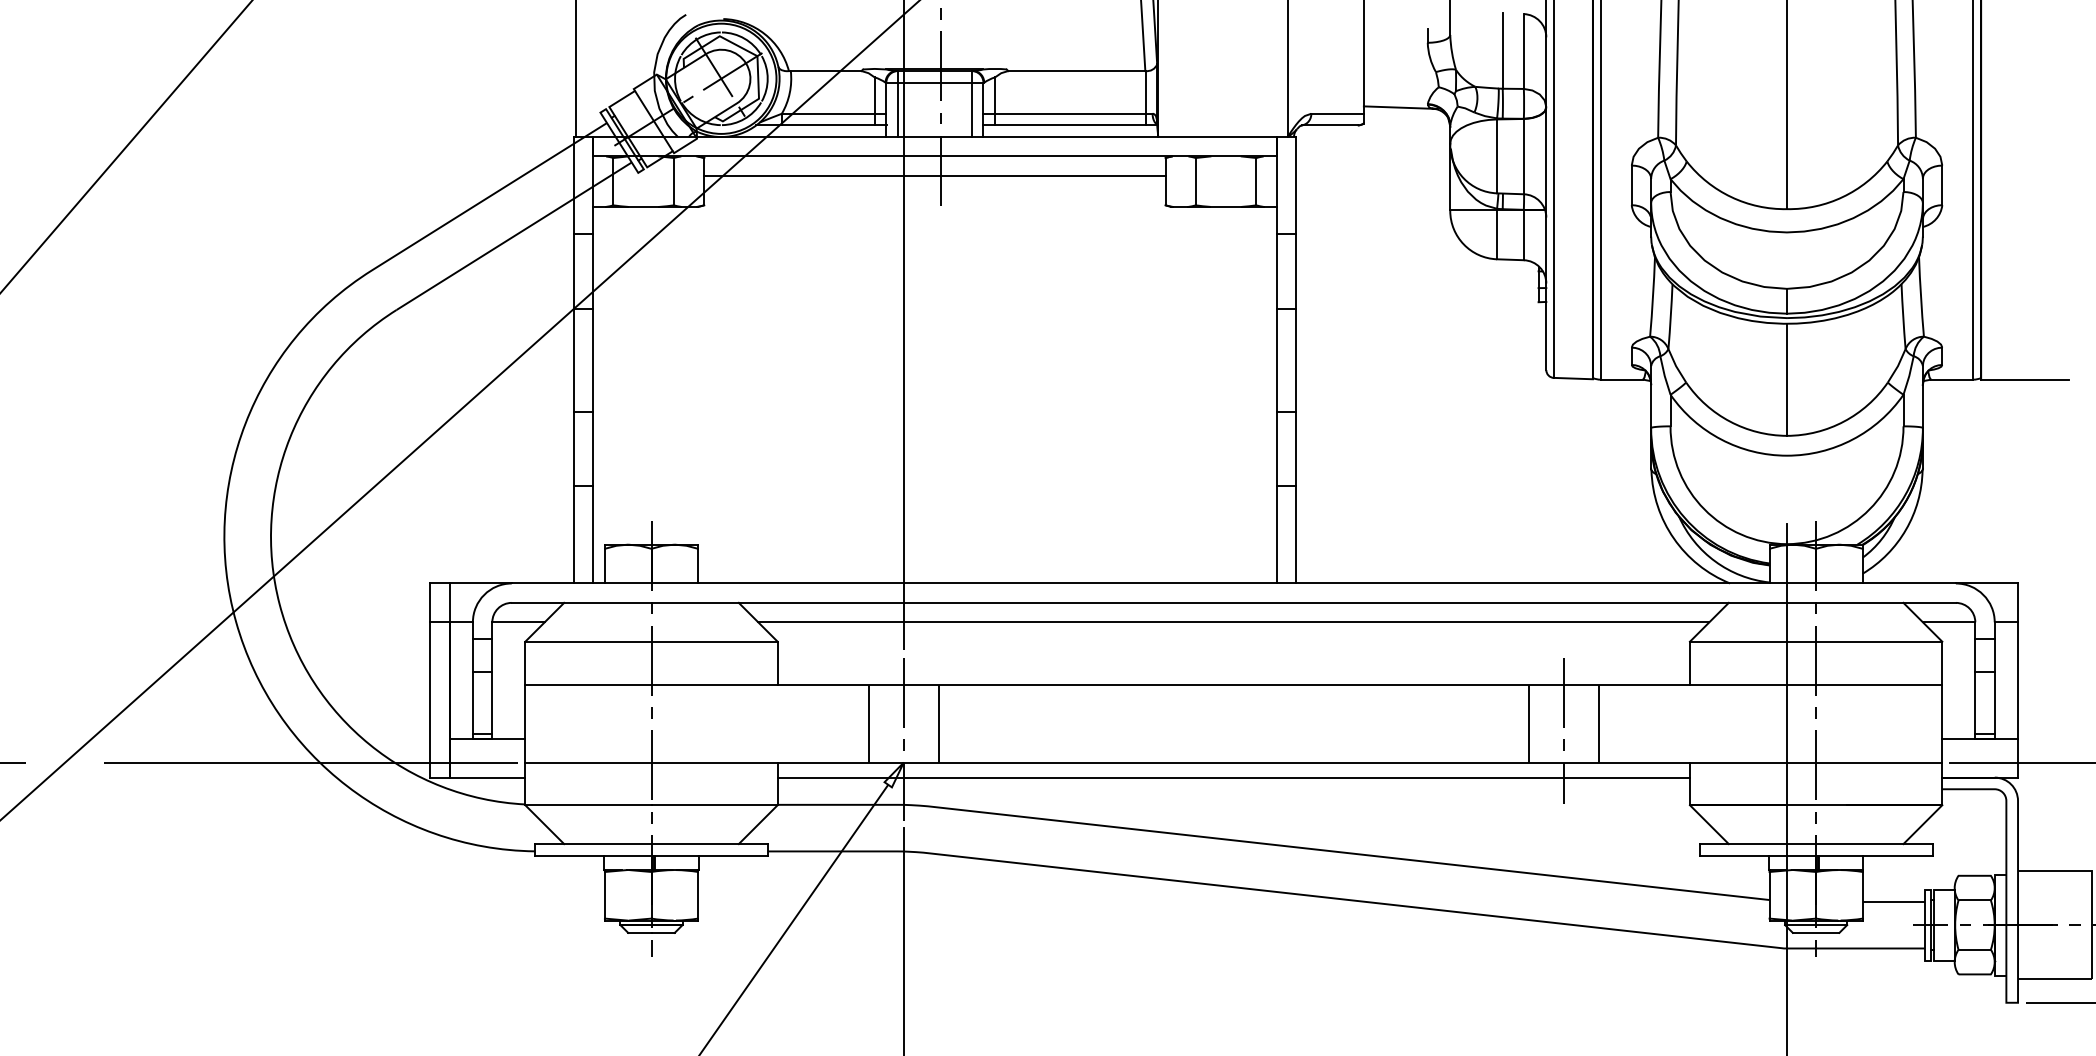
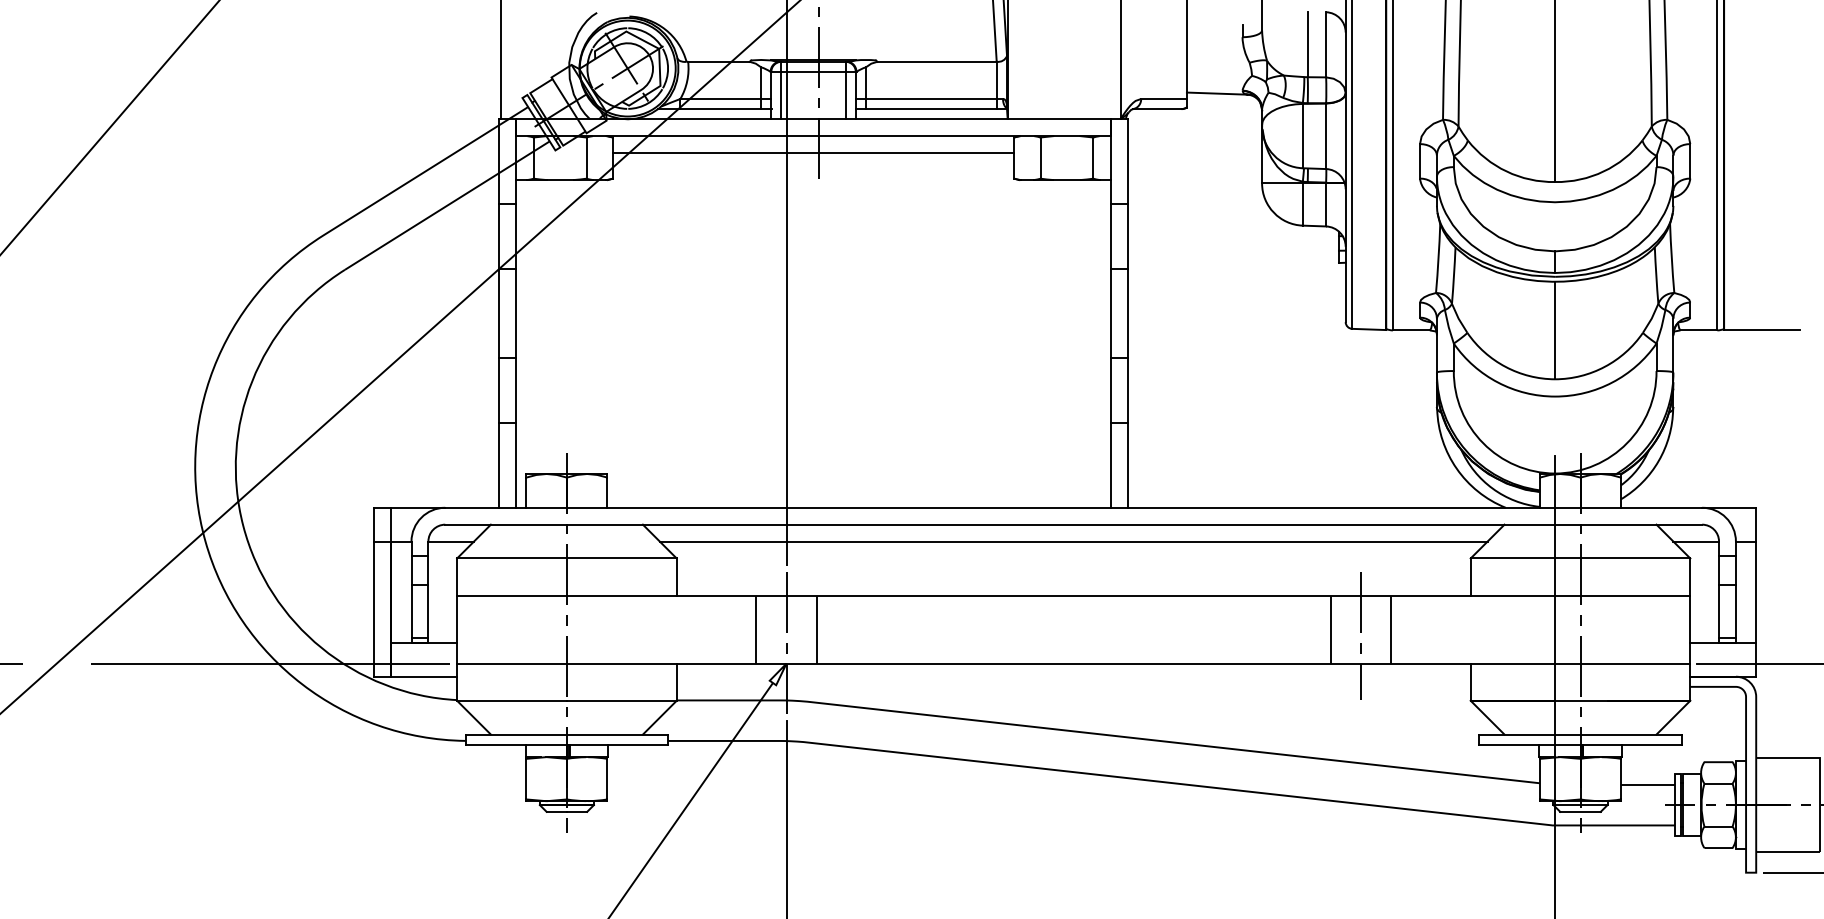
line: (1233, 777) -> (1073, 676), removed

